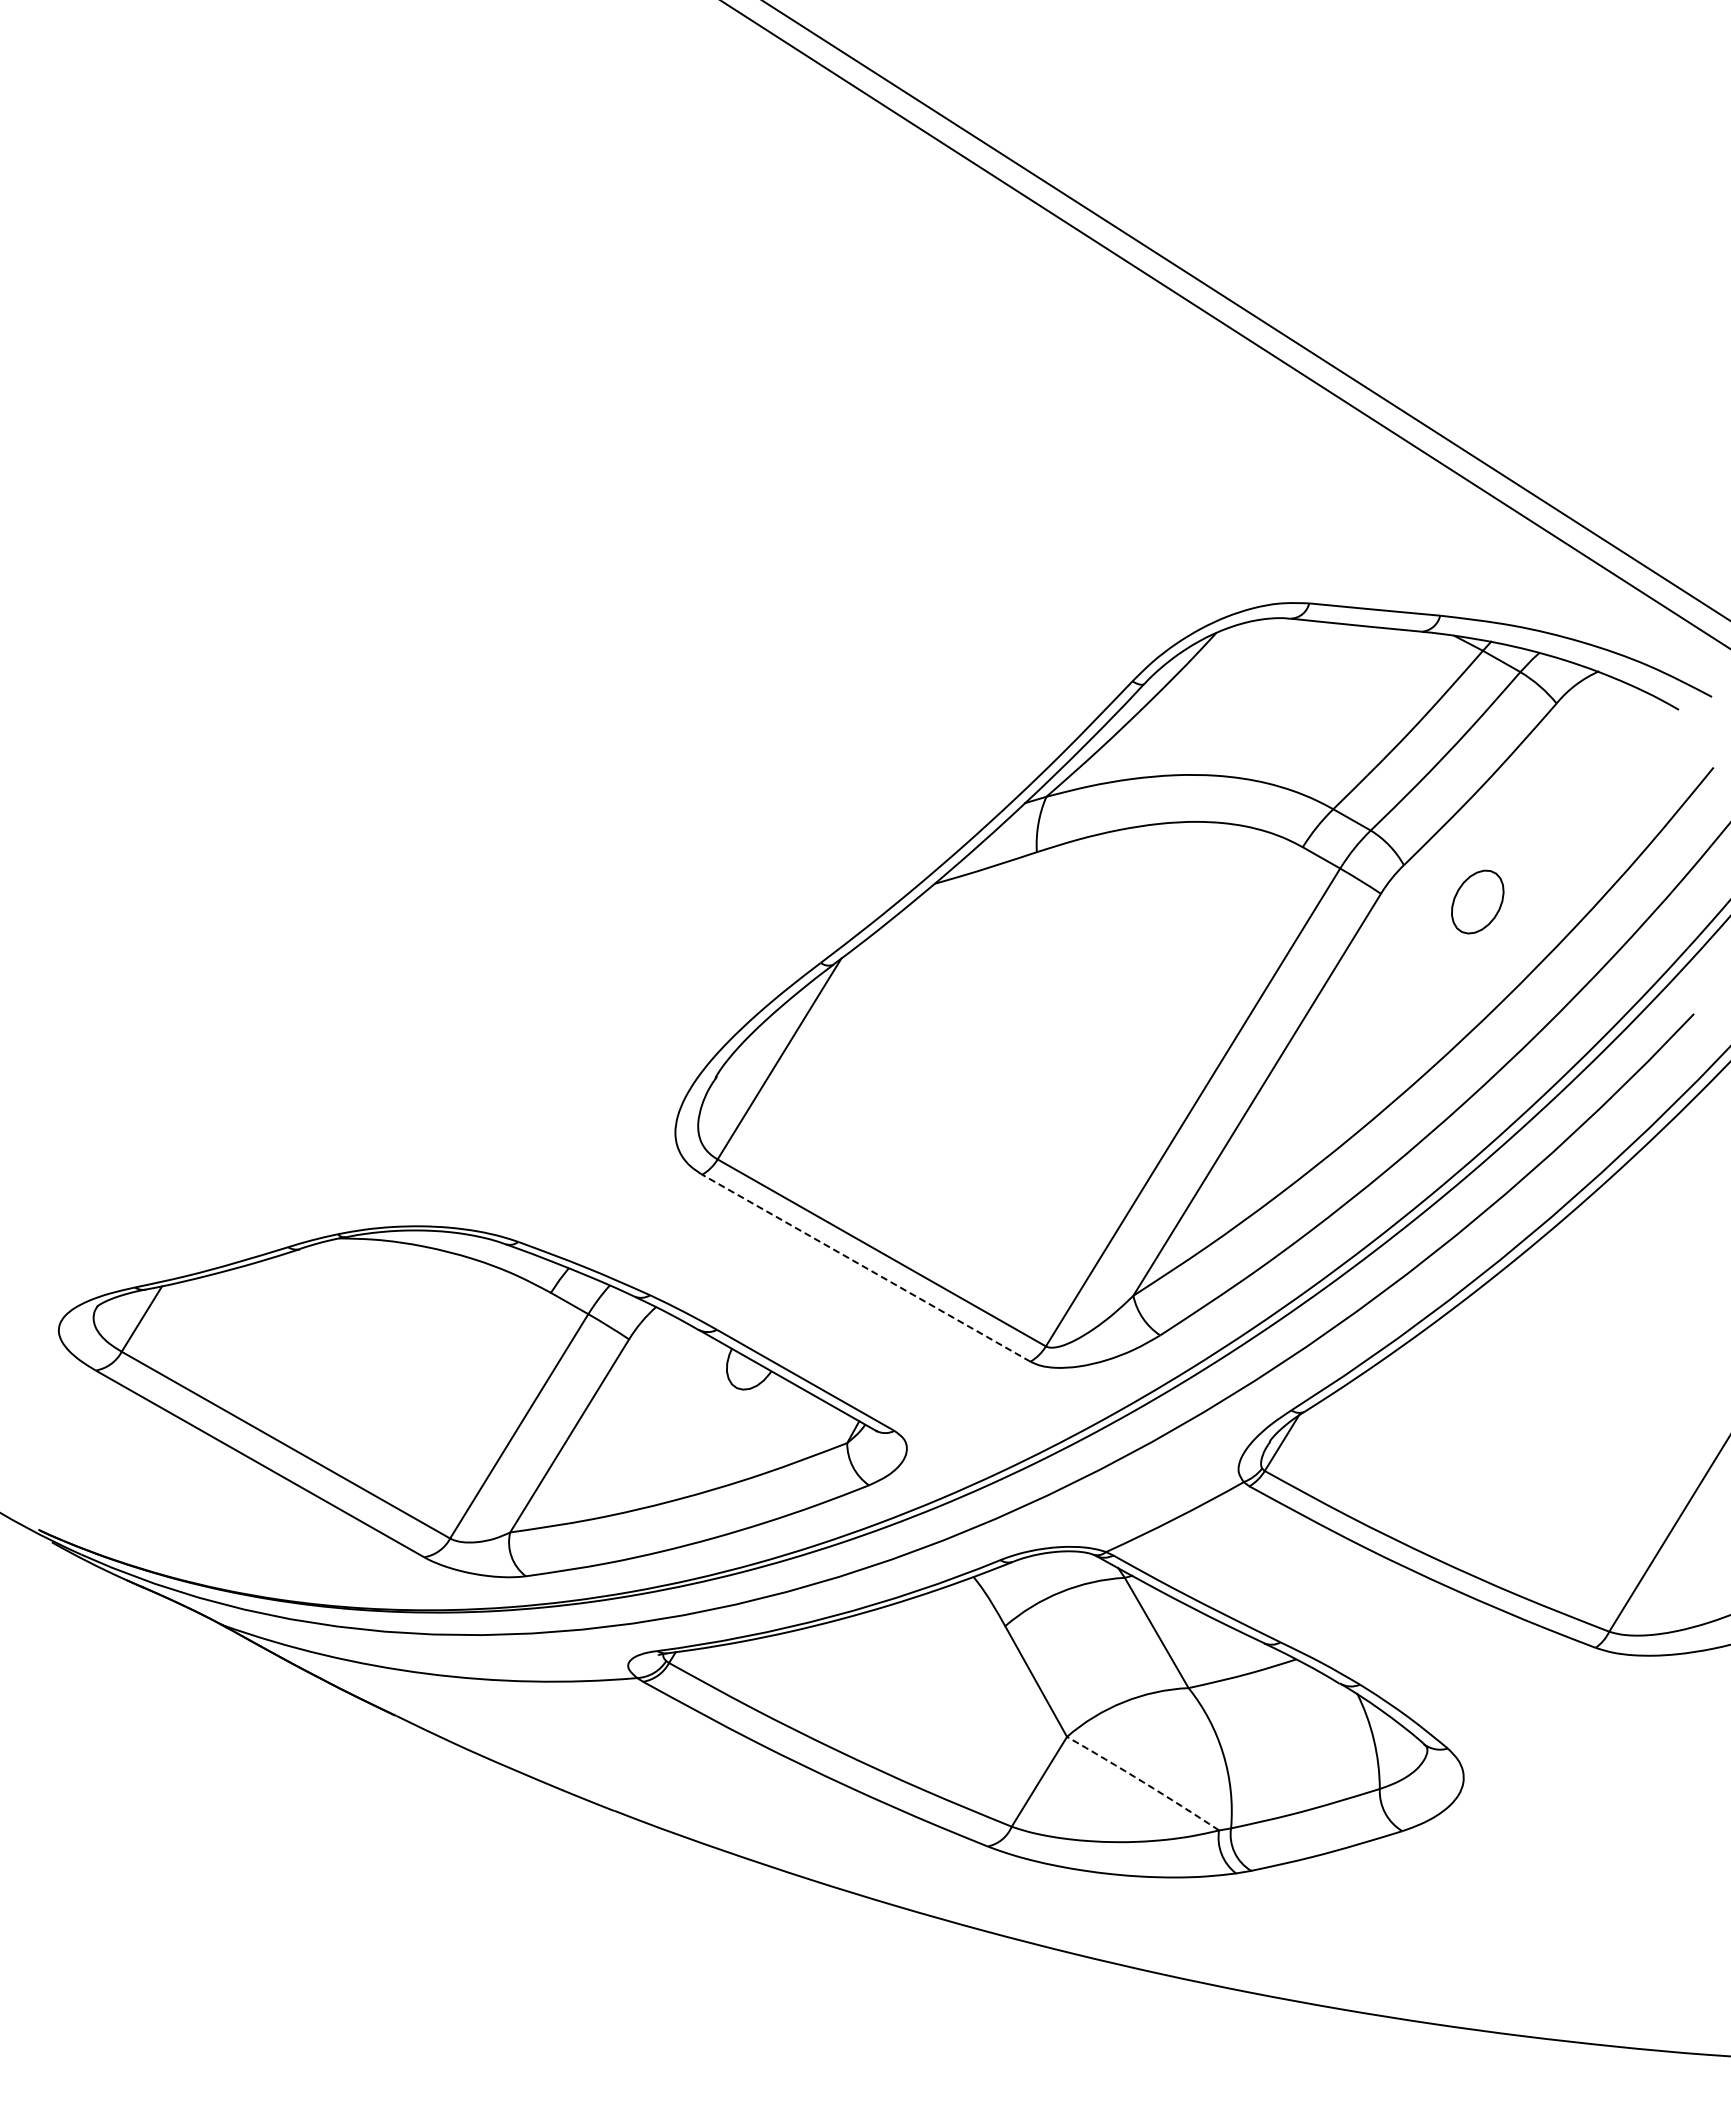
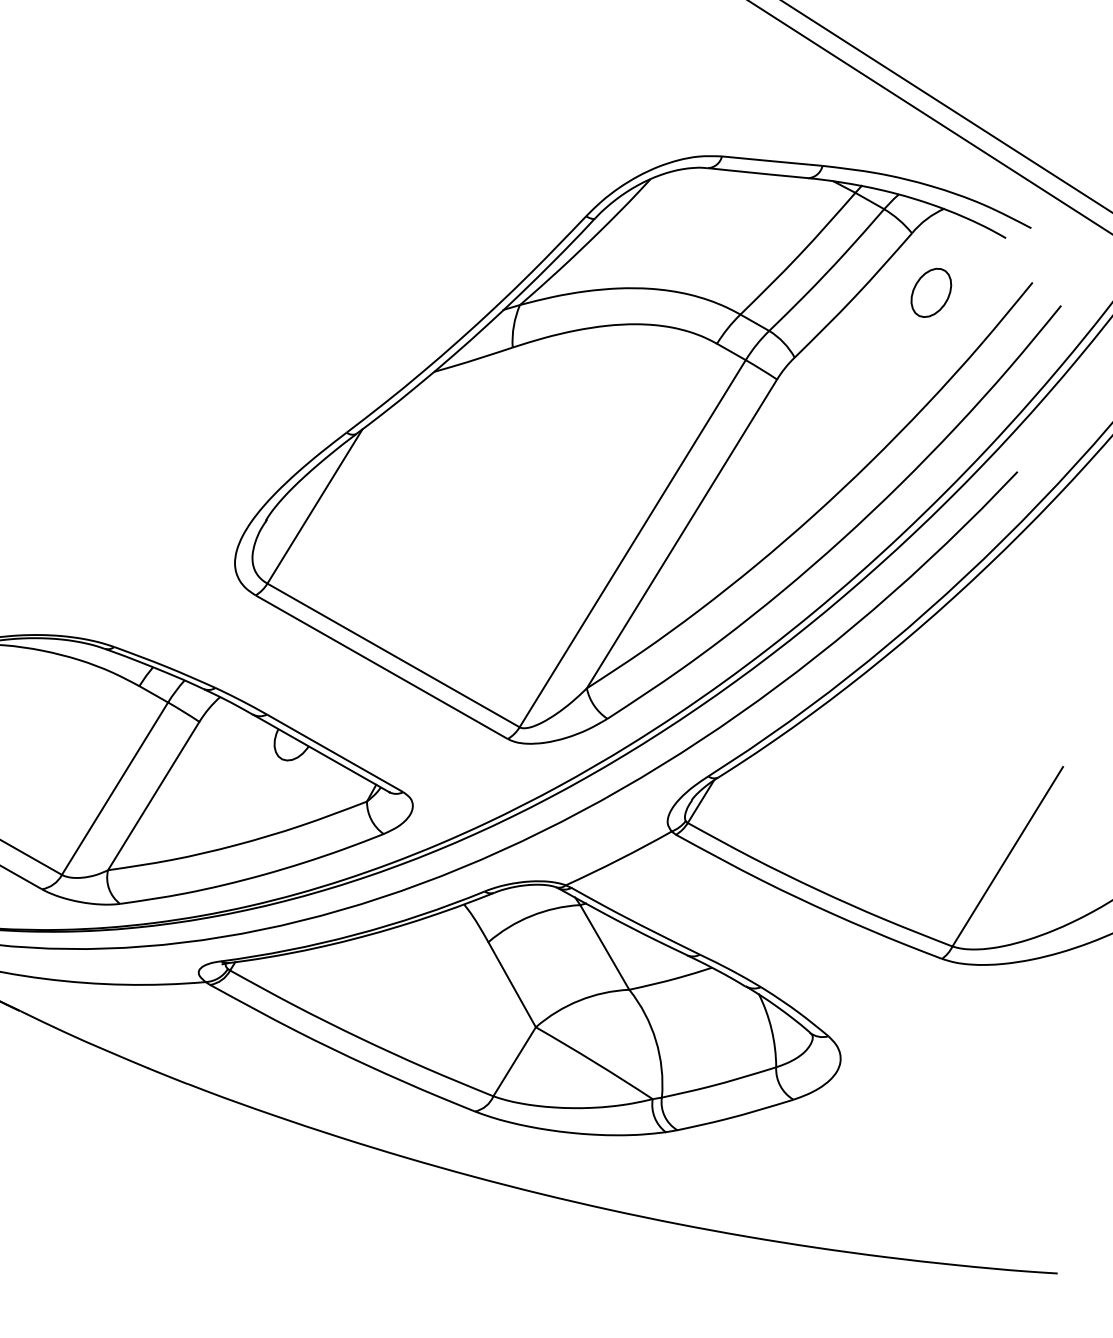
part: (1477, 901) -> (931, 292), moved
line: (866, 1268) -> (381, 667), dashed -> solid
arc: (1143, 1782) -> (594, 1062), dashed -> solid

